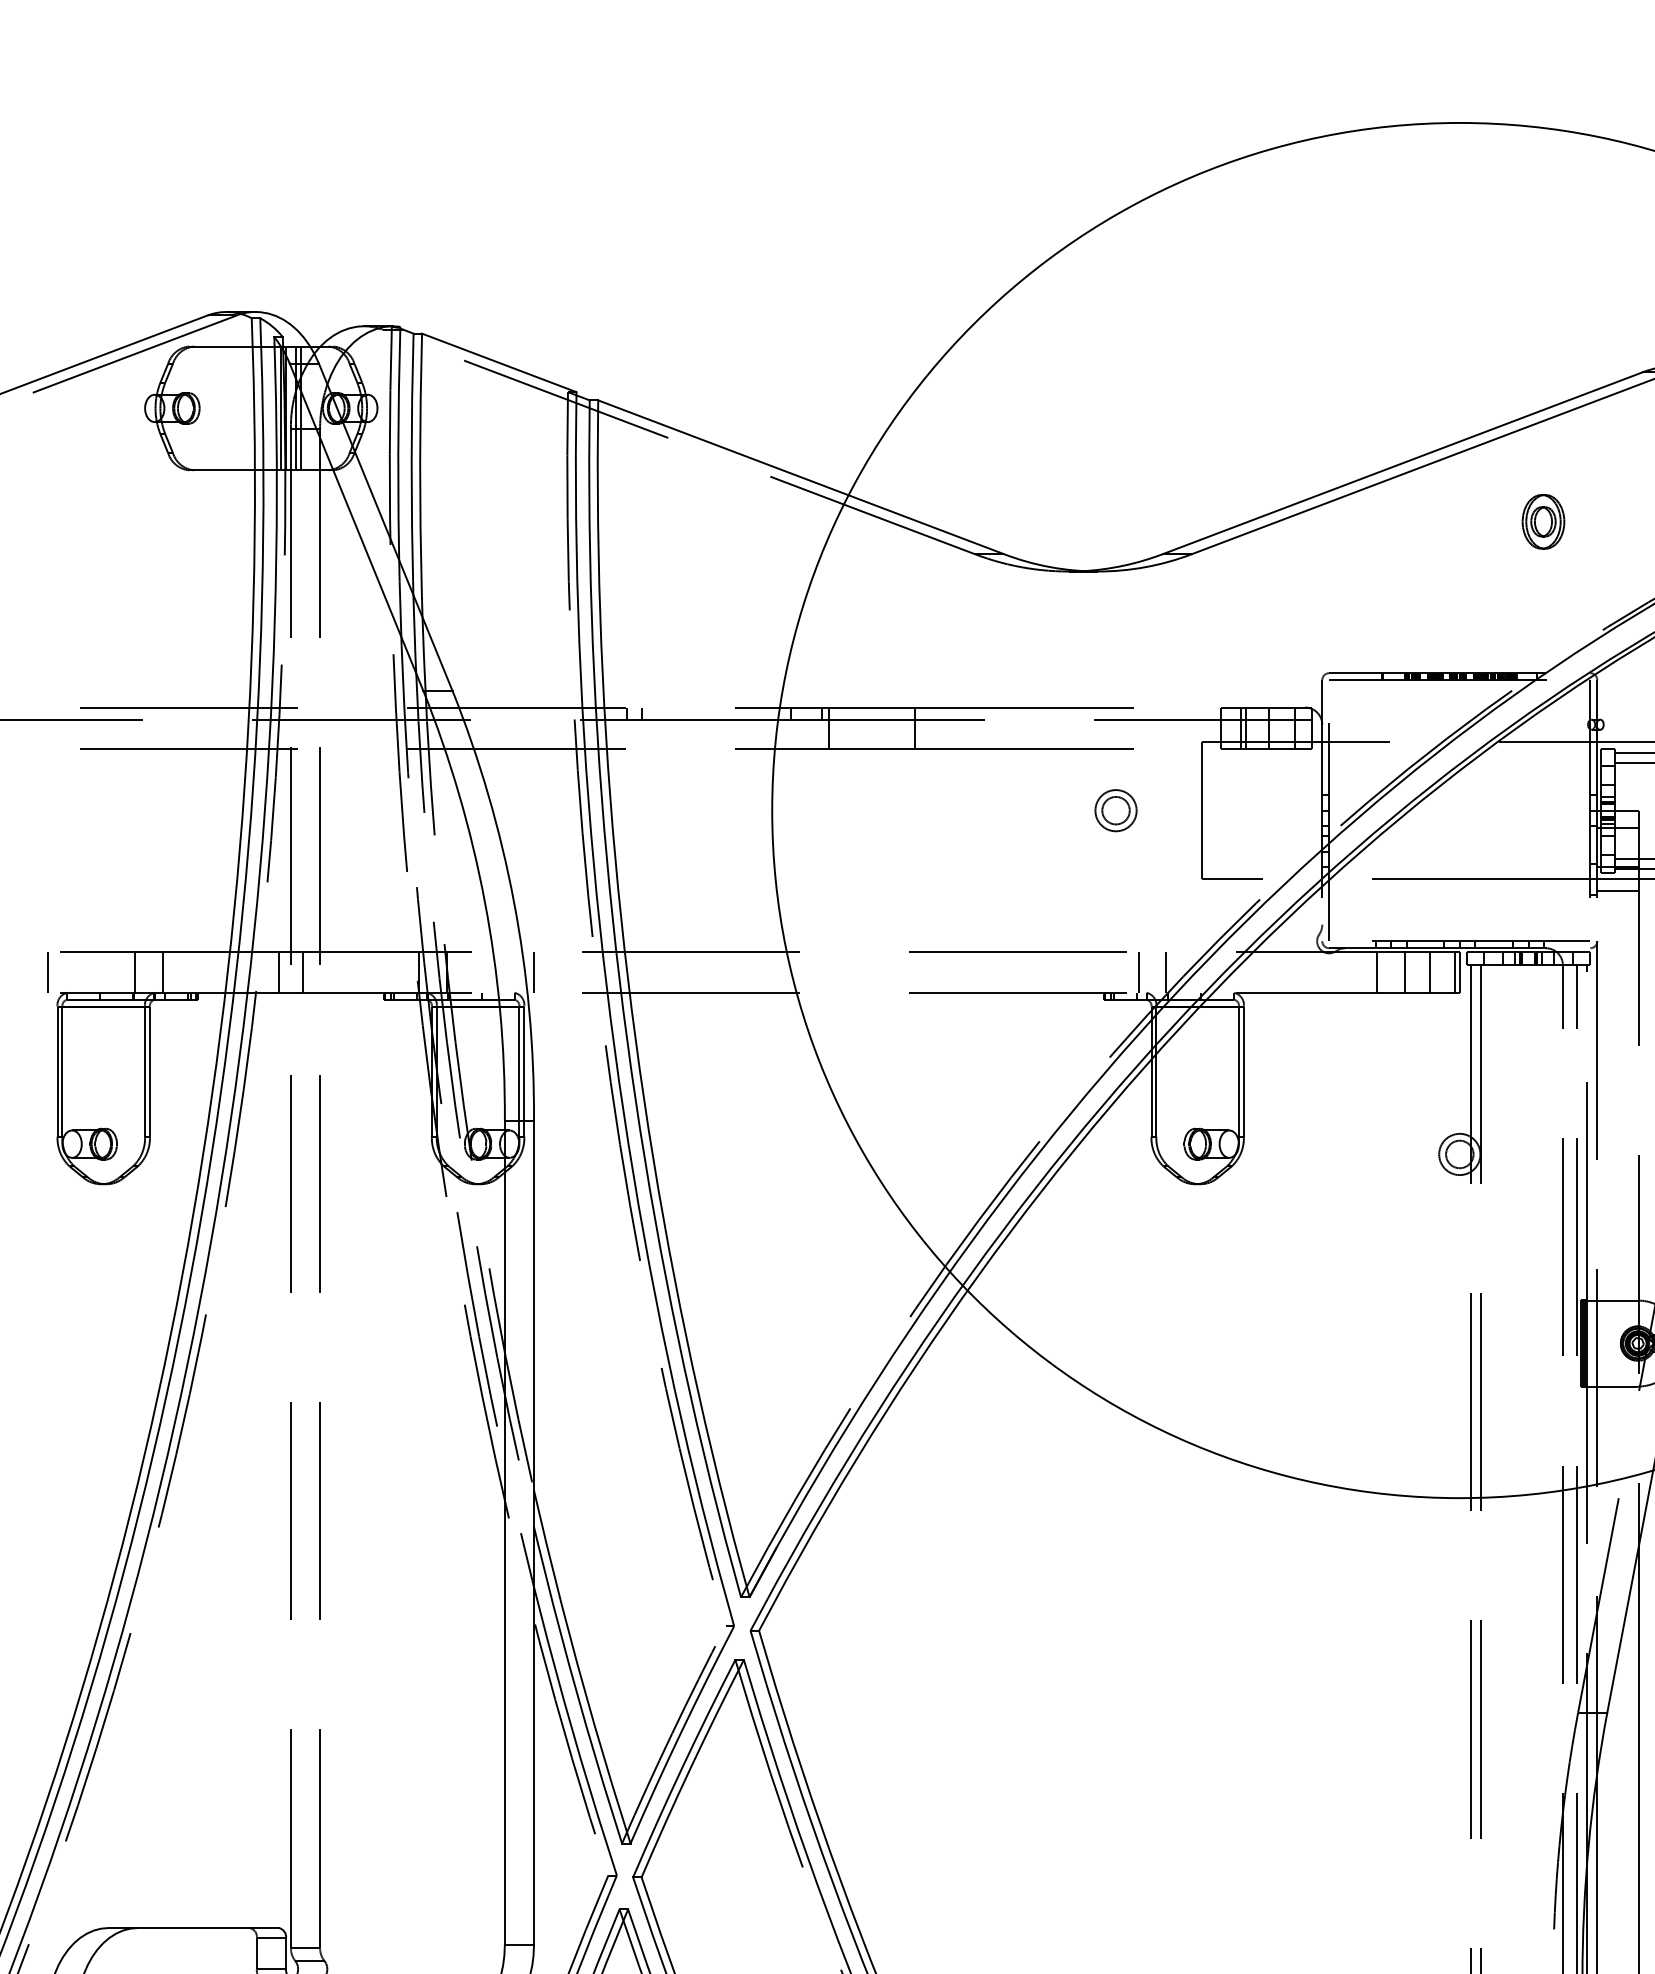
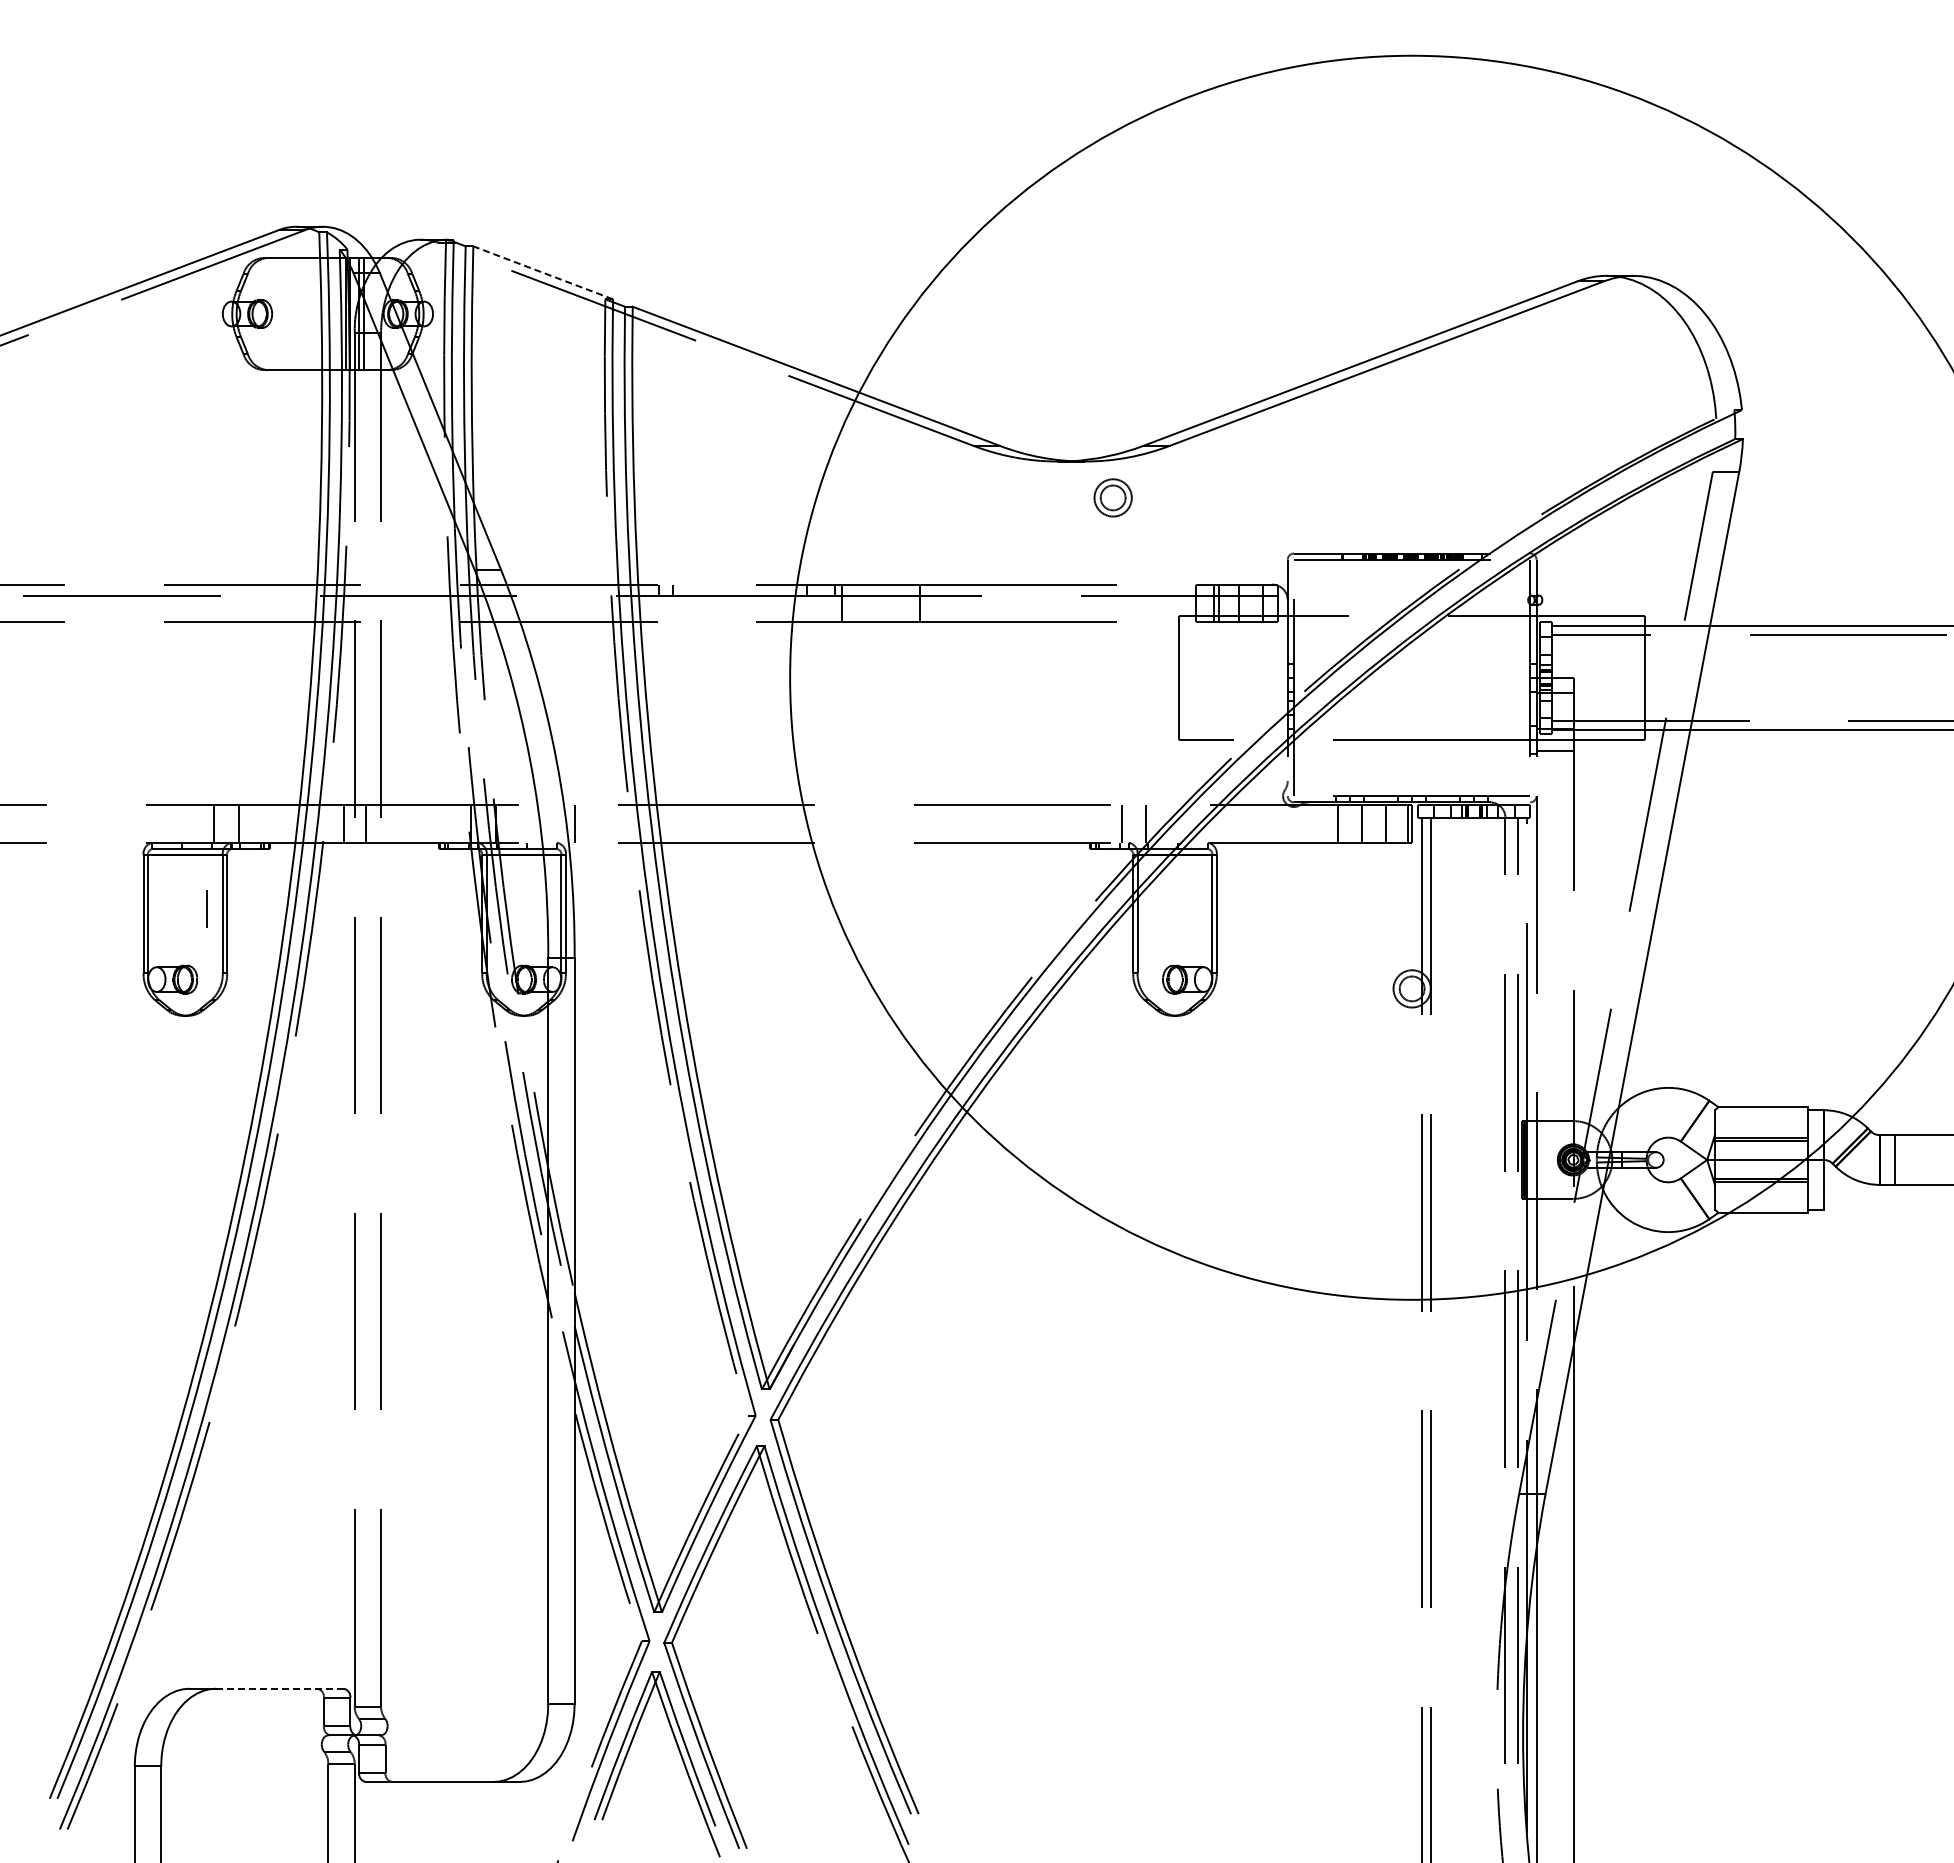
line: (499, 362) -> (543, 272), solid -> dashed
part: (1543, 521) -> (1487, 416), removed
part: (1115, 810) -> (1112, 497), moved
line: (47, 971) -> (206, 908), moved
line: (207, 1927) -> (279, 1688), solid -> dashed

